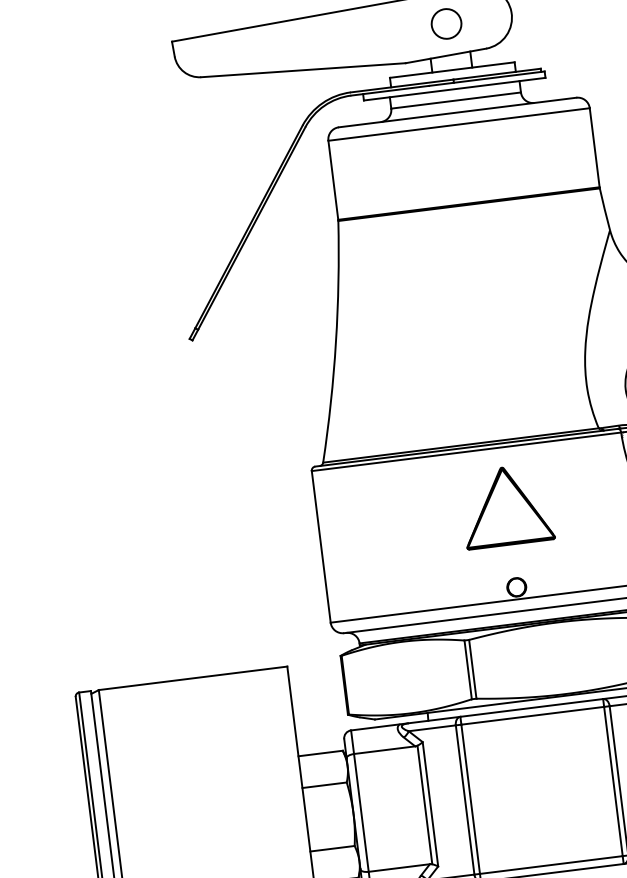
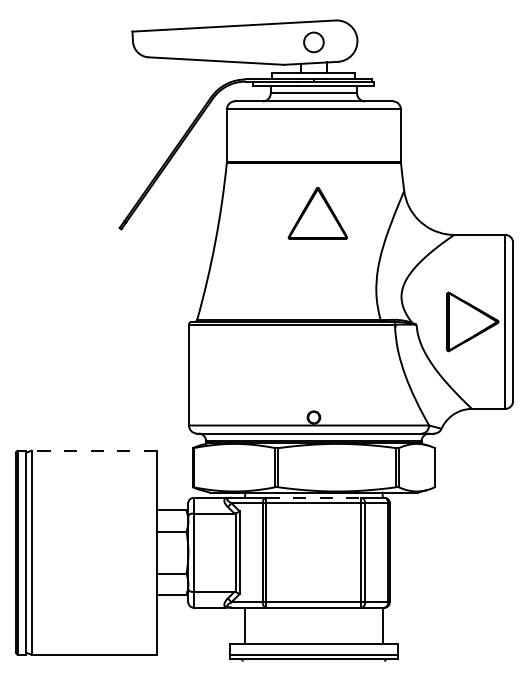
part: (506, 506) -> (317, 213), moved
line: (193, 677) -> (94, 450), solid -> dashed
line: (531, 707) -> (313, 497), solid -> dashed

